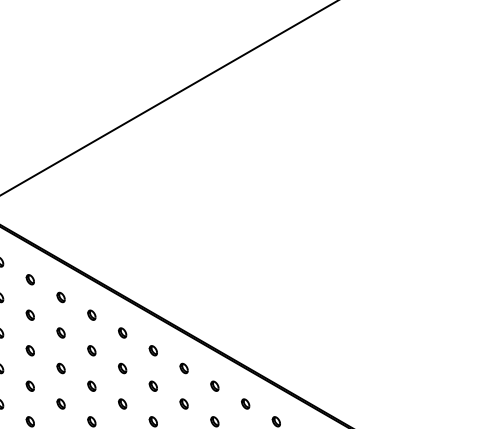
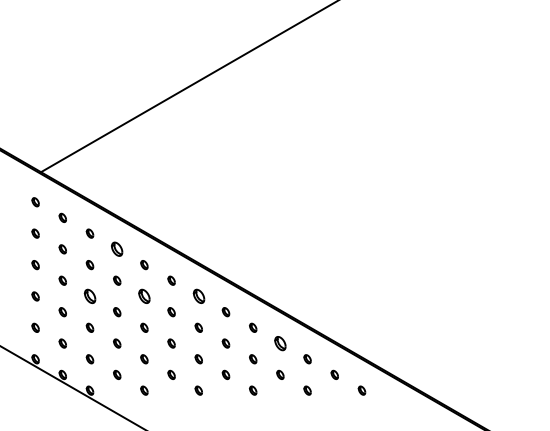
part: (61, 297) -> (117, 249), size x1.6
part: (29, 350) -> (89, 296), size x1.6
part: (91, 350) -> (144, 296), size x1.6
part: (153, 350) -> (198, 296), size x1.6
part: (245, 403) -> (280, 343), size x1.6

